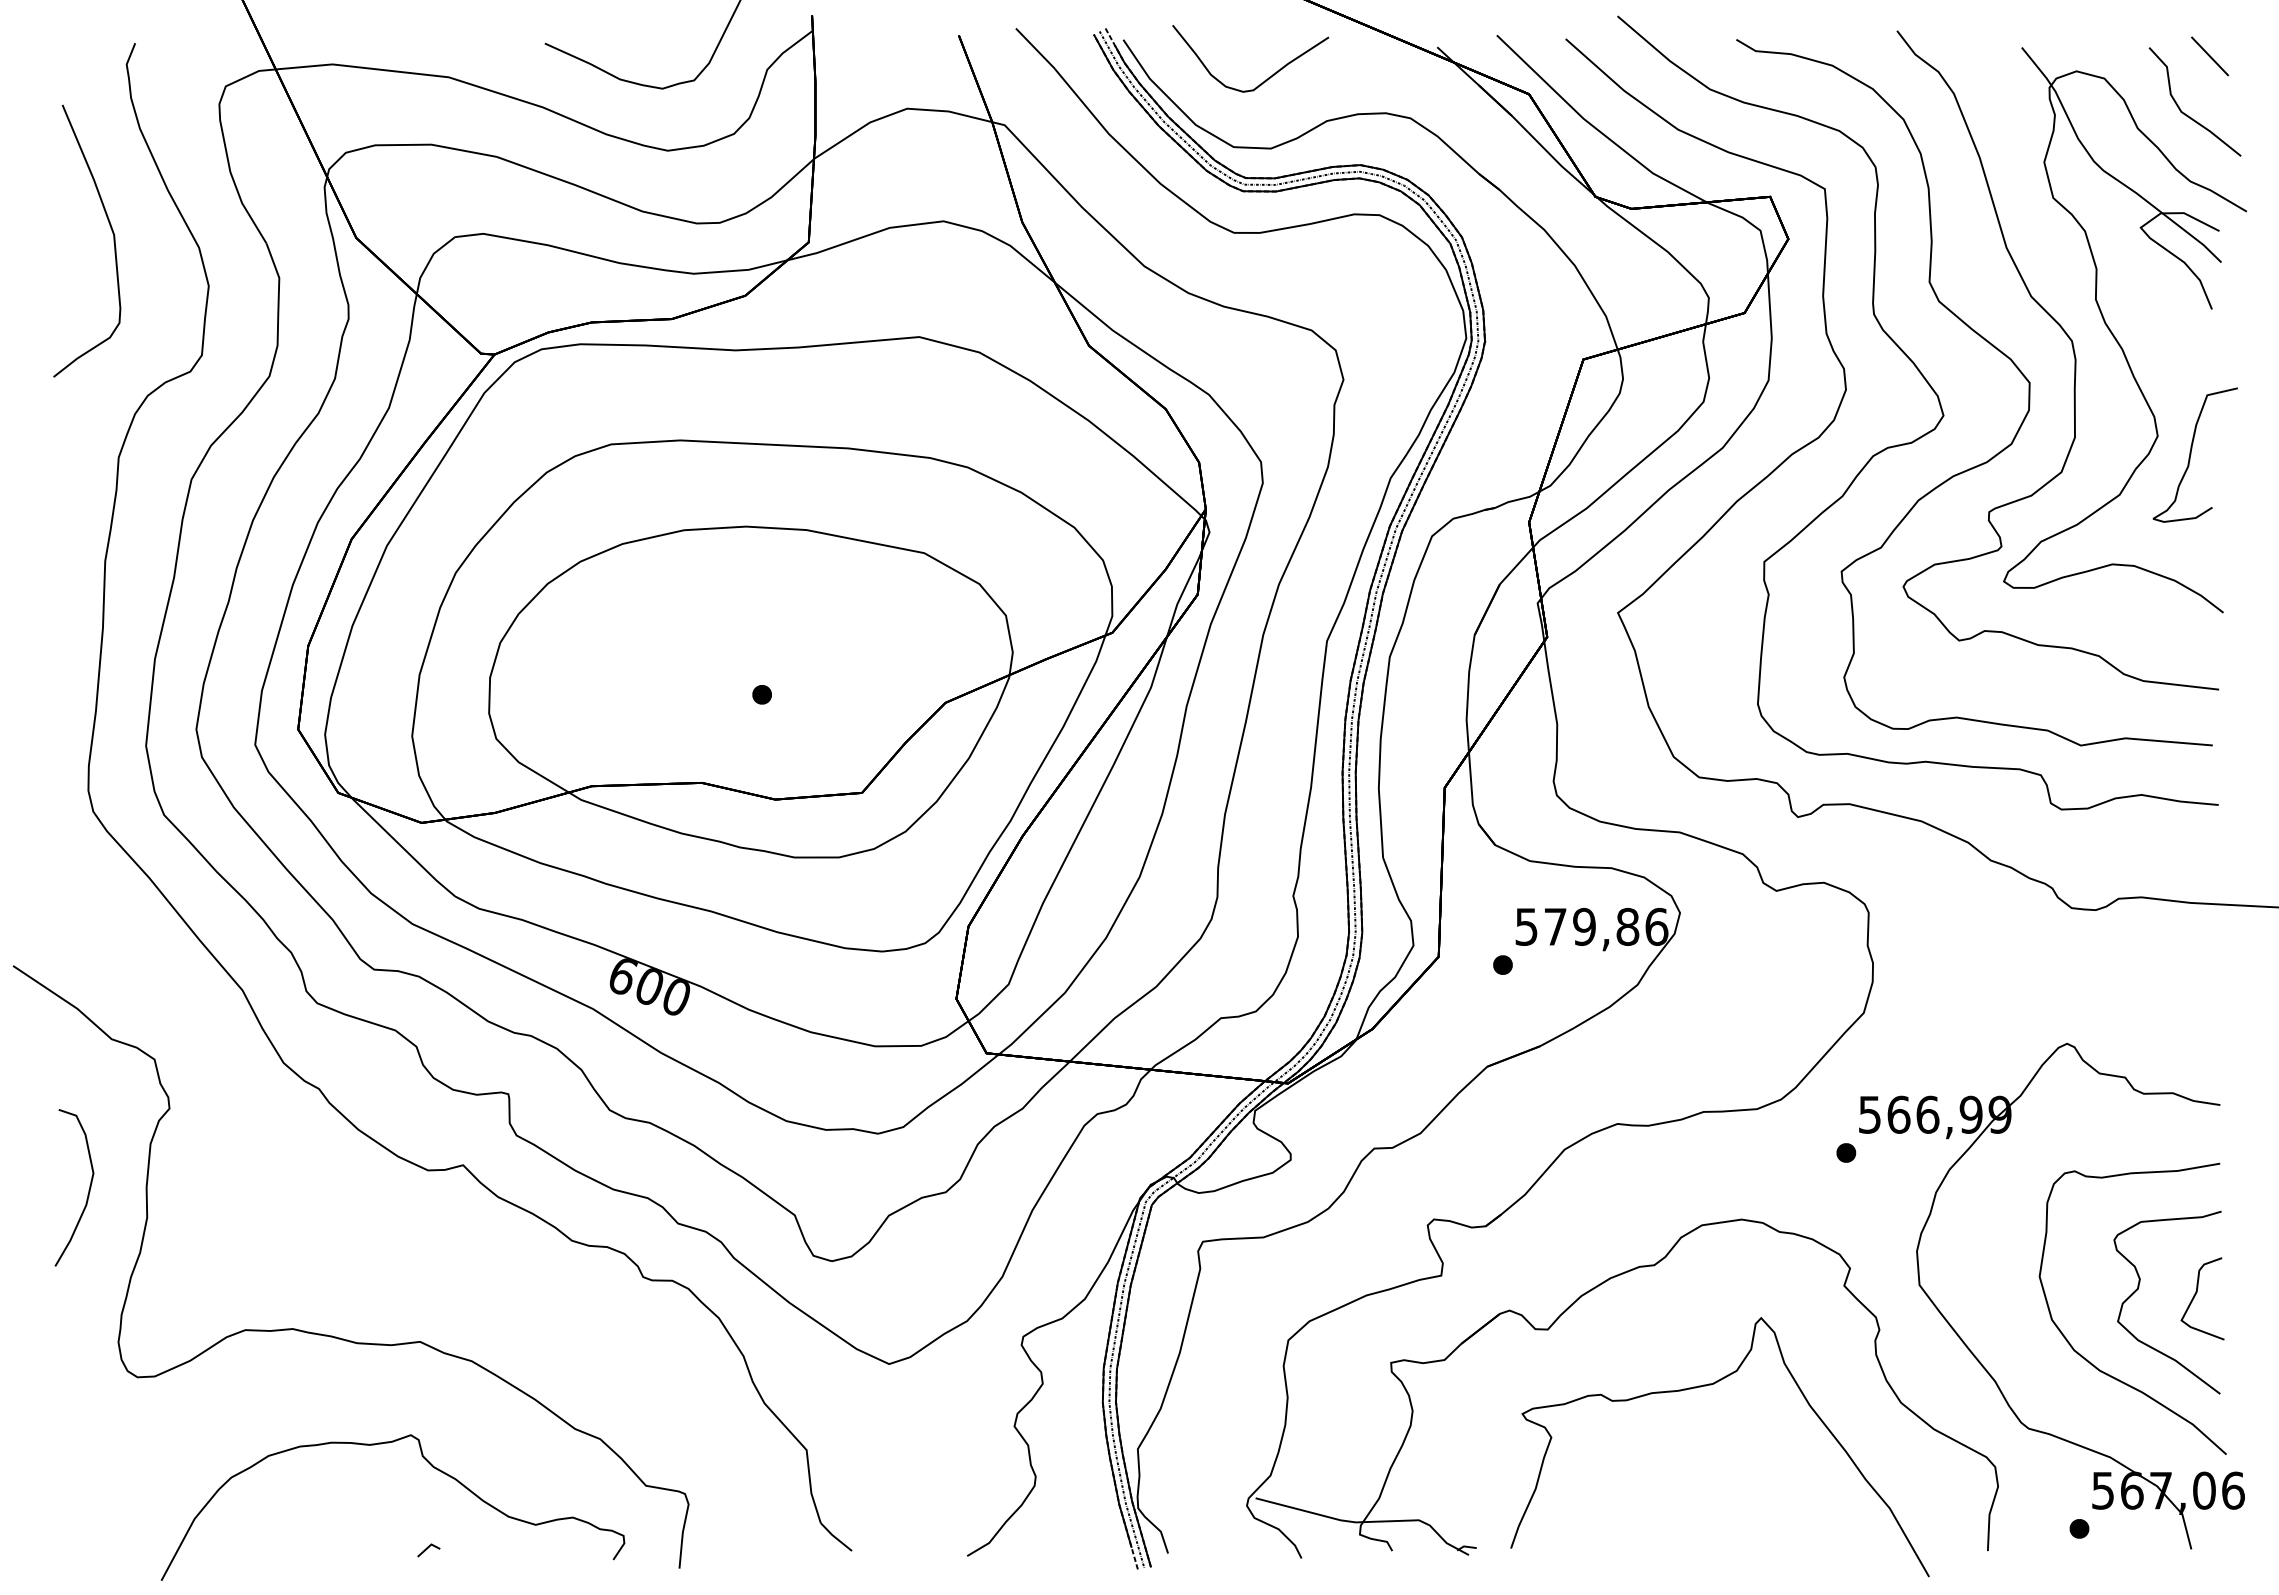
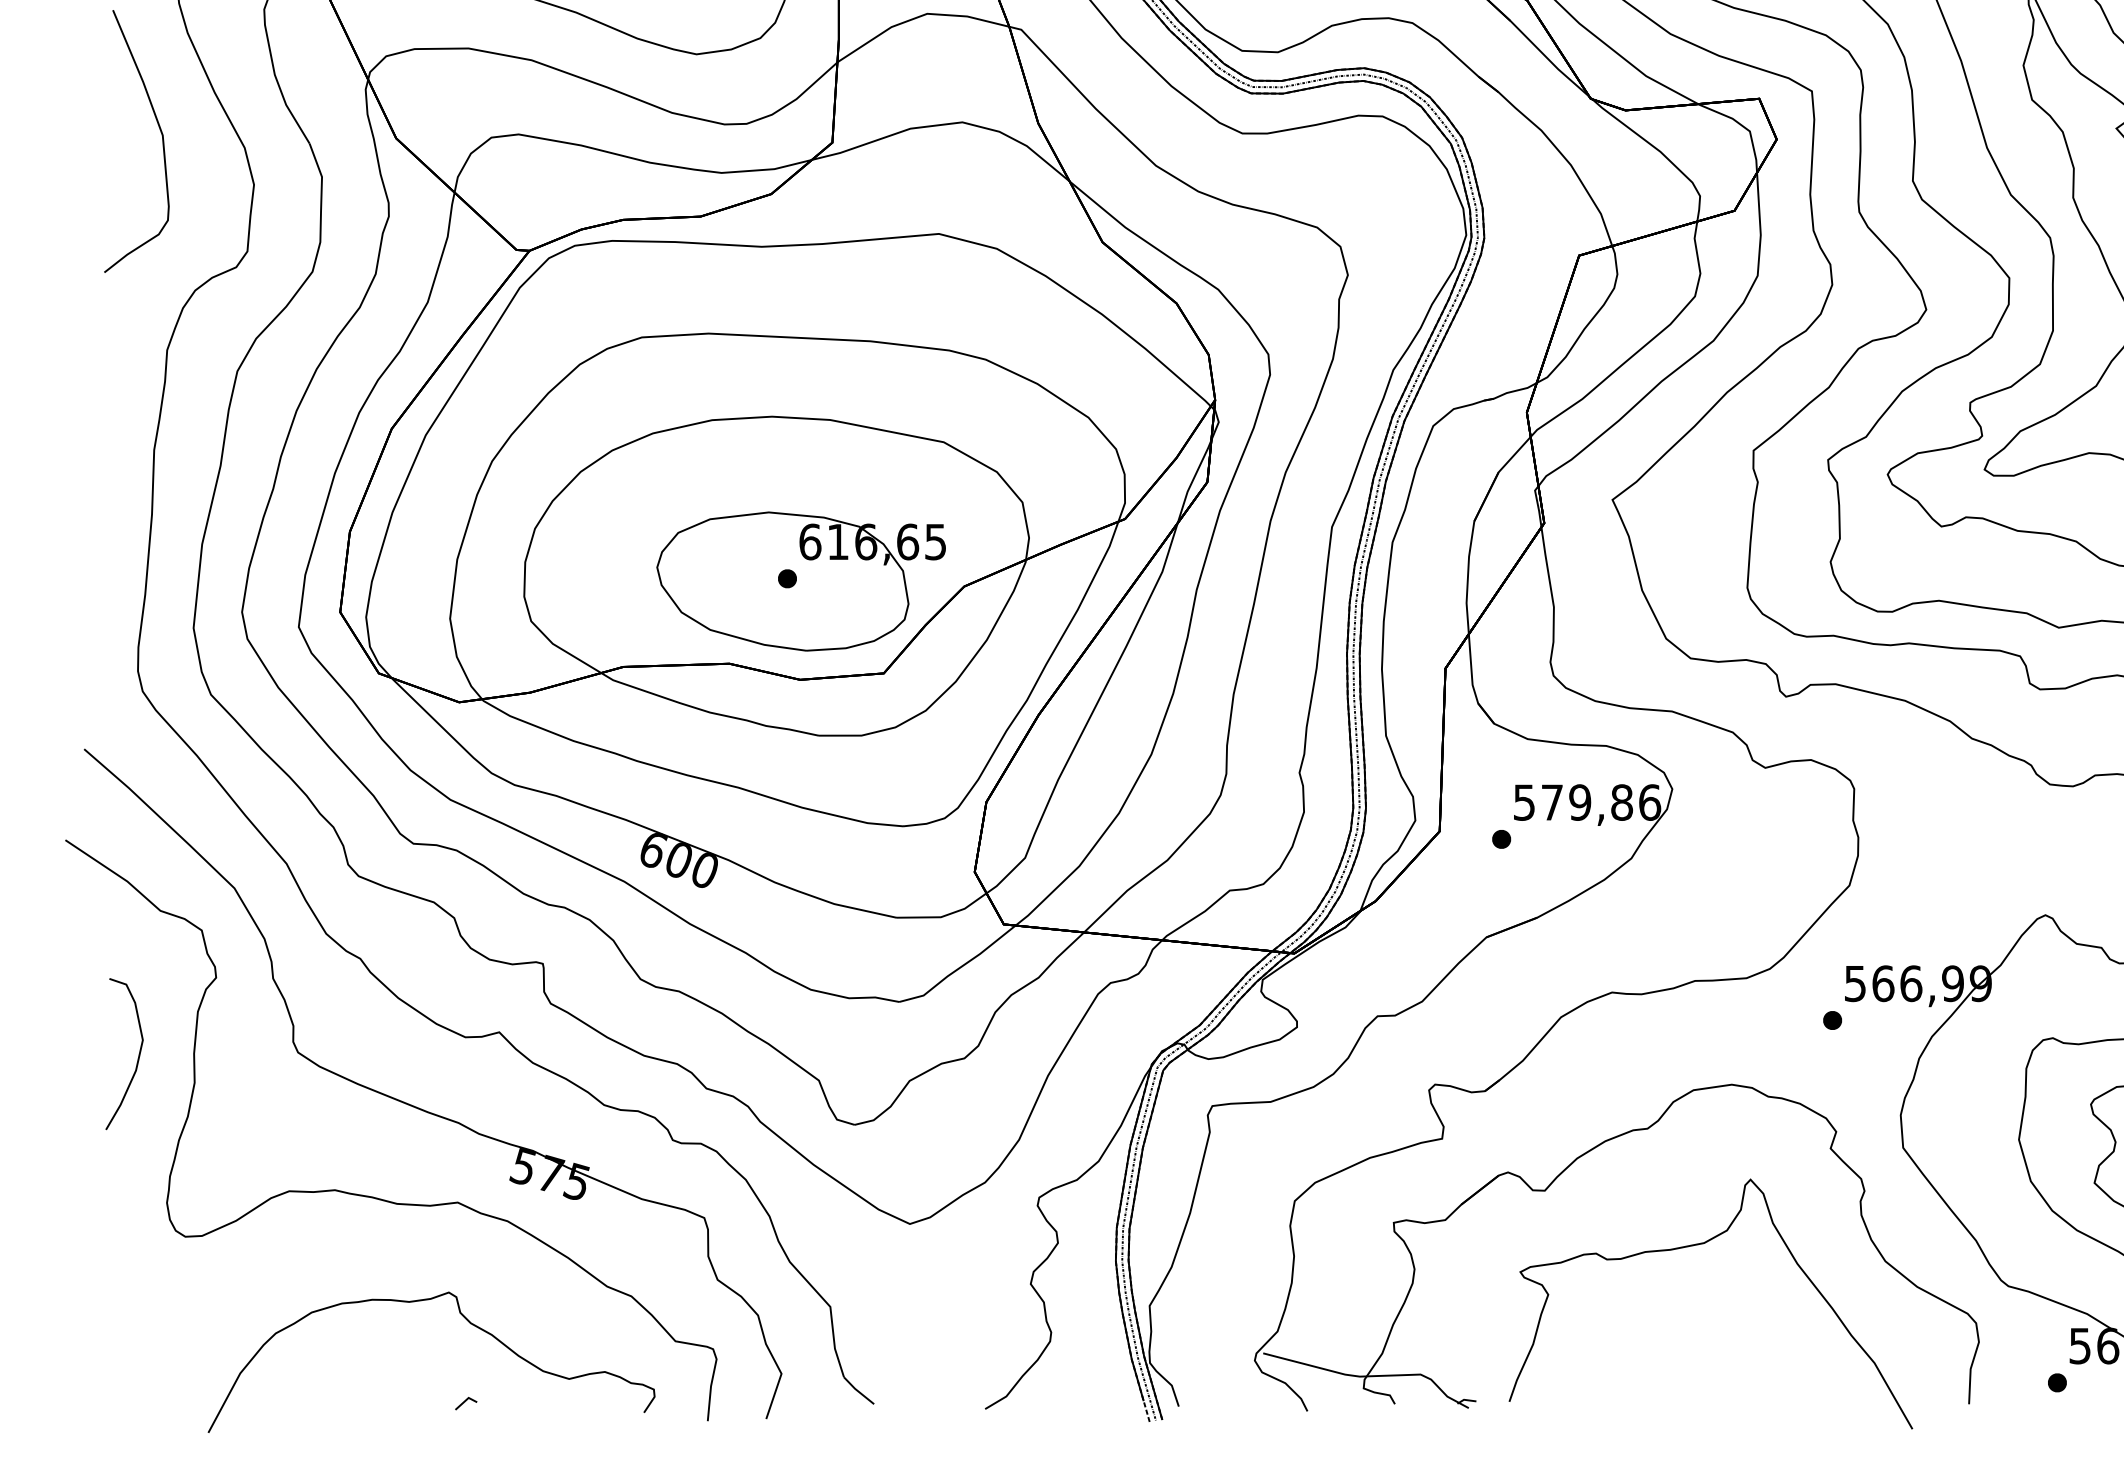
part: (776, 697) -> (801, 581), added
part: (383, 1244) -> (422, 1108), added

